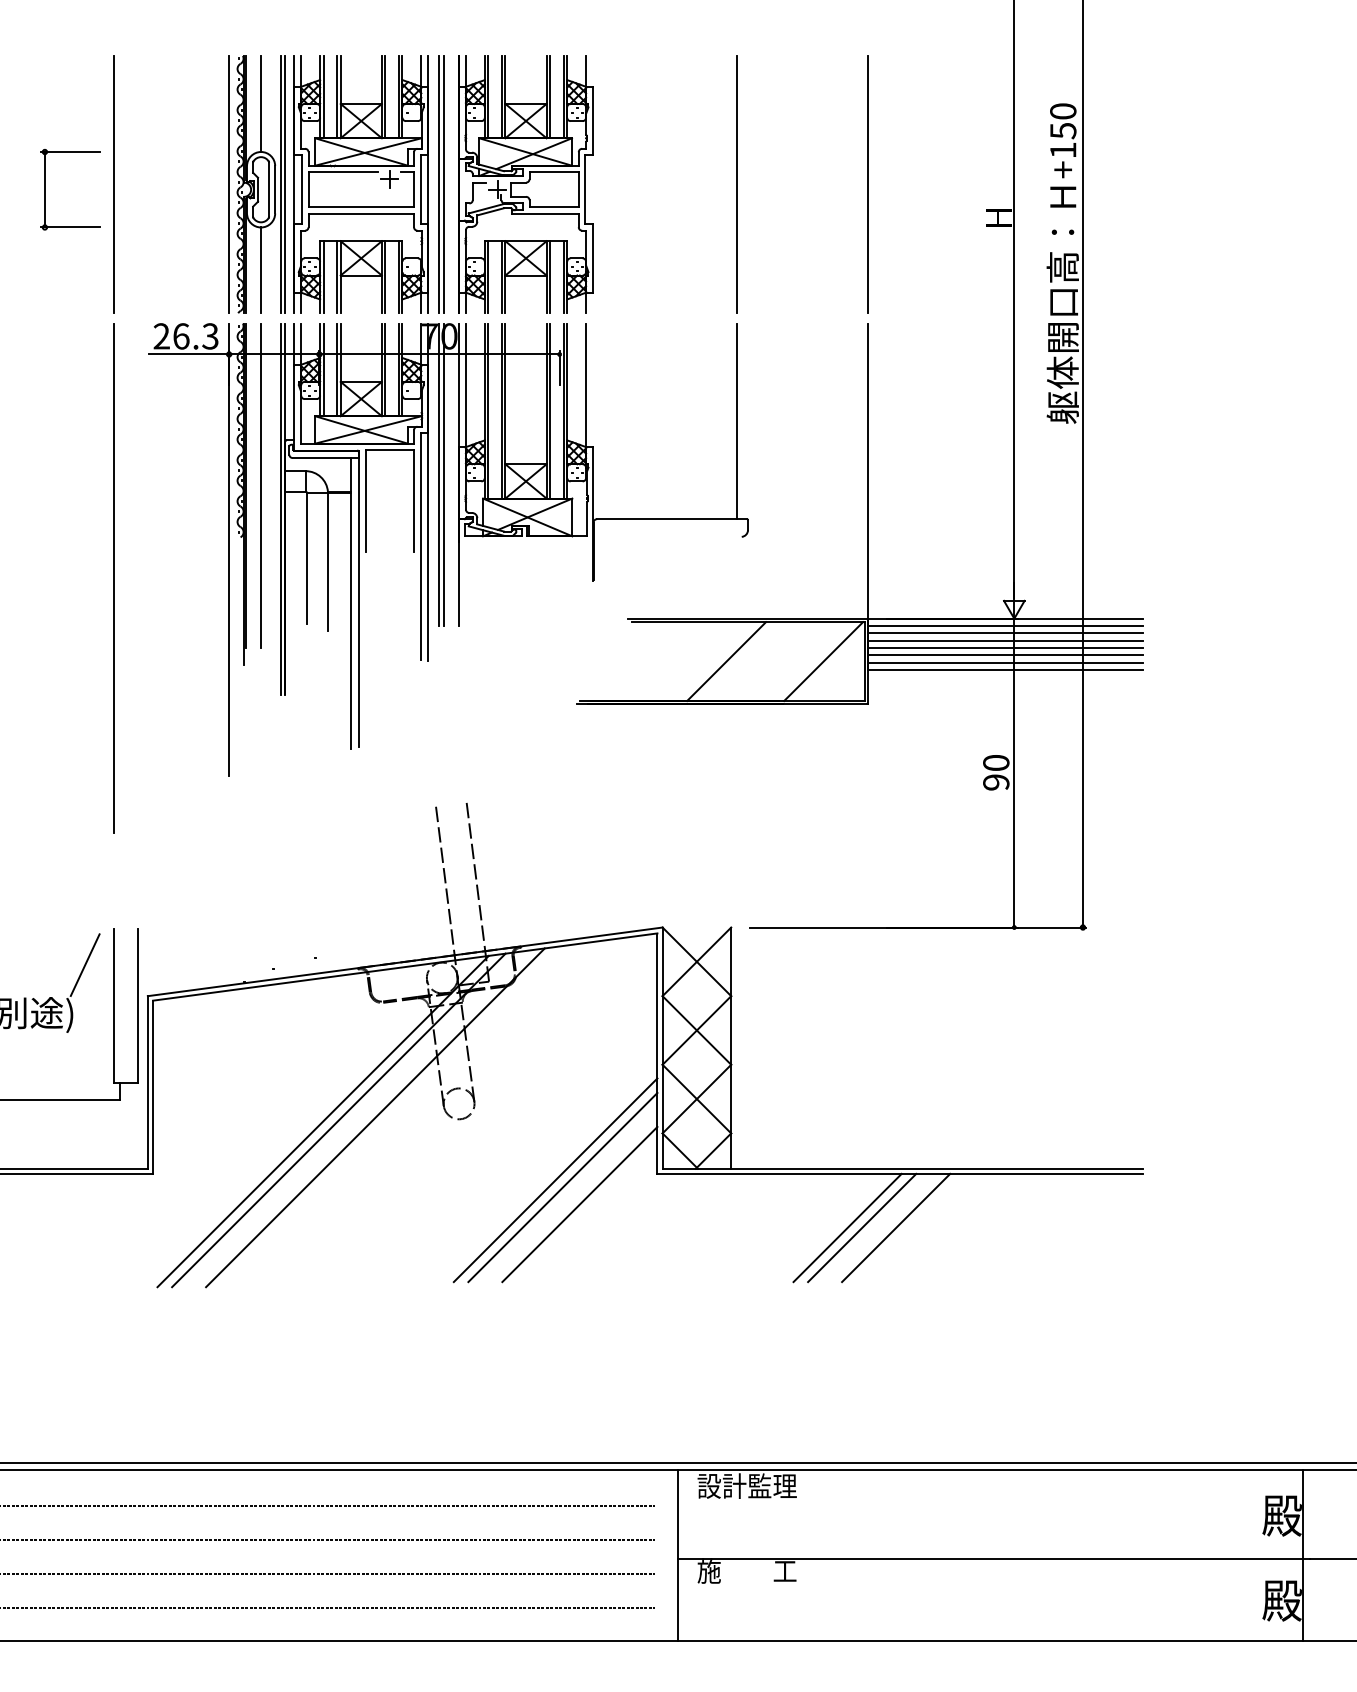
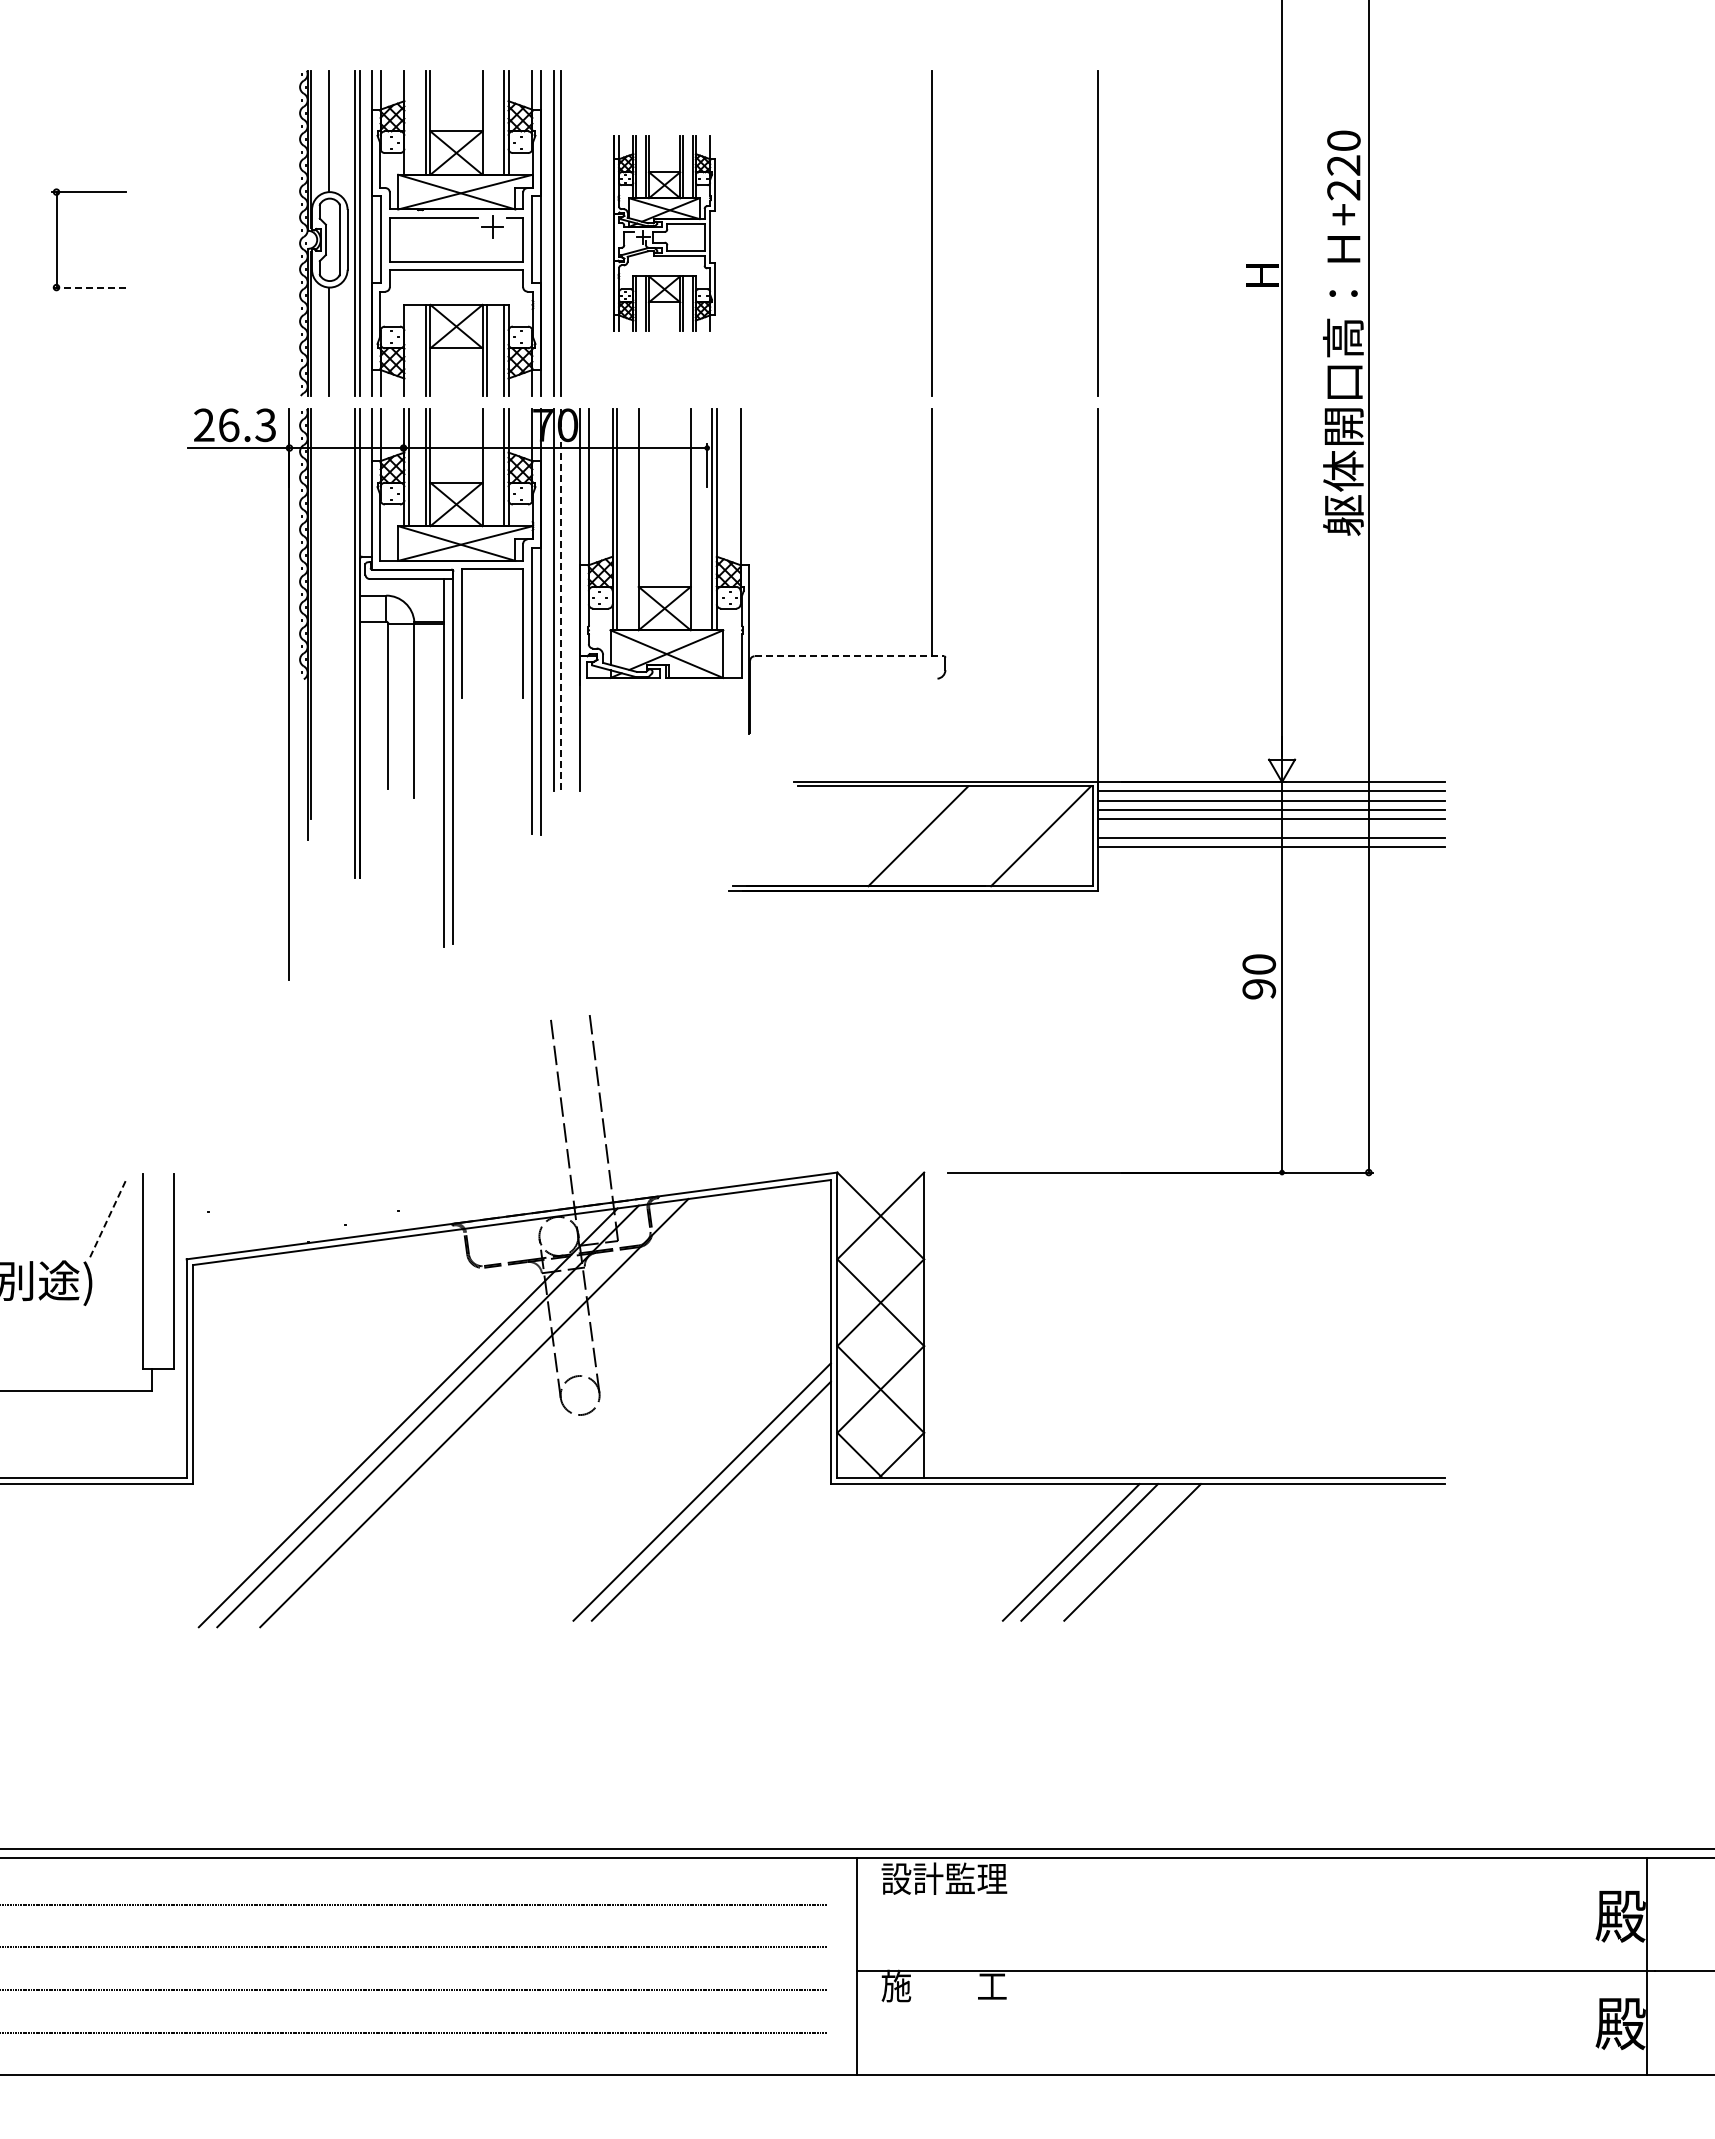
line: (323, 96) -> (408, 122), removed
line: (385, 96) -> (486, 122), removed
text: (1062, 140) -> (1343, 177), +150 -> +220
line: (113, 184) -> (143, 233), removed
line: (229, 184) -> (289, 233), removed
part: (525, 184) -> (664, 233), size x0.6
line: (71, 227) -> (89, 287), solid -> dashed
line: (323, 277) -> (408, 350), removed
line: (385, 369) -> (486, 467), removed
line: (502, 410) -> (634, 519), removed
line: (550, 410) -> (695, 519), removed
line: (443, 474) -> (560, 599), solid -> dashed
line: (260, 486) -> (329, 614), removed
line: (672, 519) -> (849, 656), solid -> dashed
line: (113, 577) -> (143, 730), removed
line: (1005, 655) -> (1270, 828), removed
line: (85, 965) -> (107, 1220), solid -> dashed
line: (579, 1204) -> (732, 1522), removed

